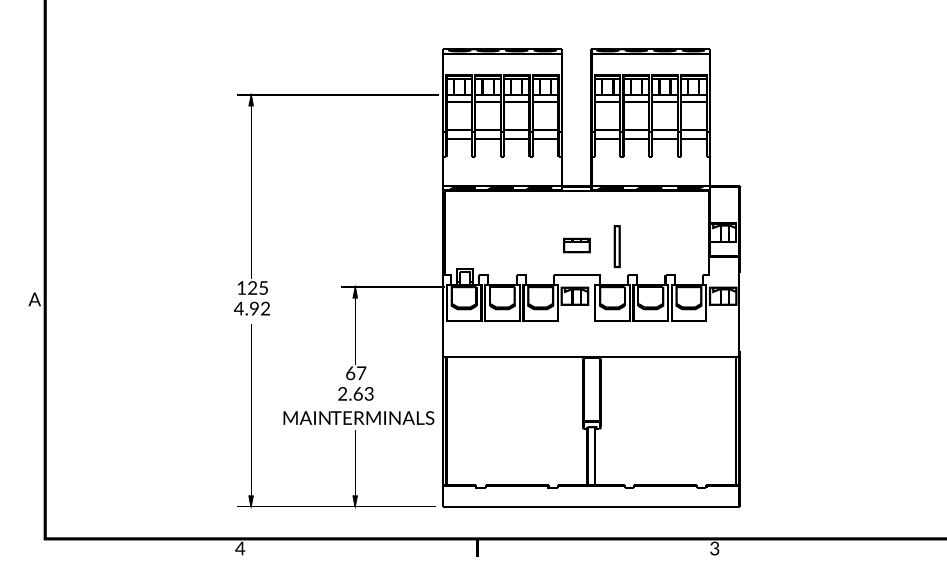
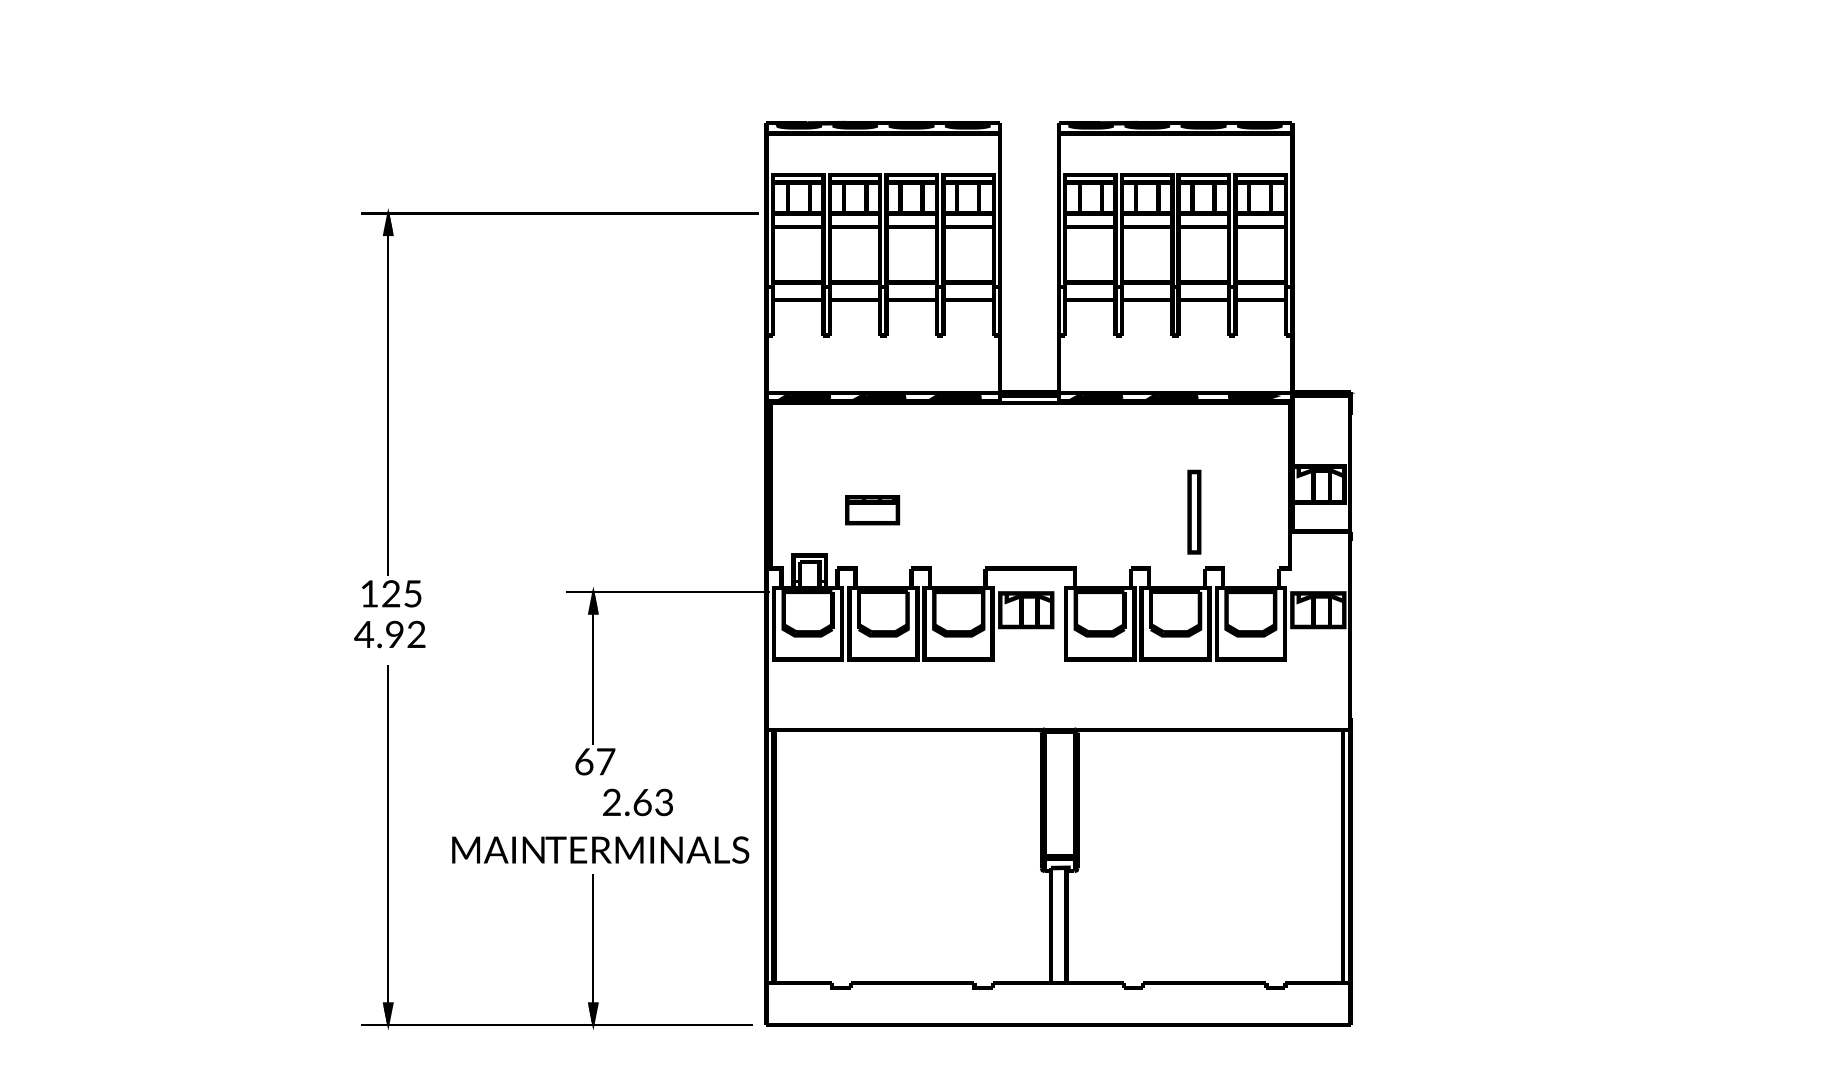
part: (576, 245) -> (871, 510), moved
part: (616, 246) -> (1192, 512), moved
text: (355, 393) -> (637, 801), moved

